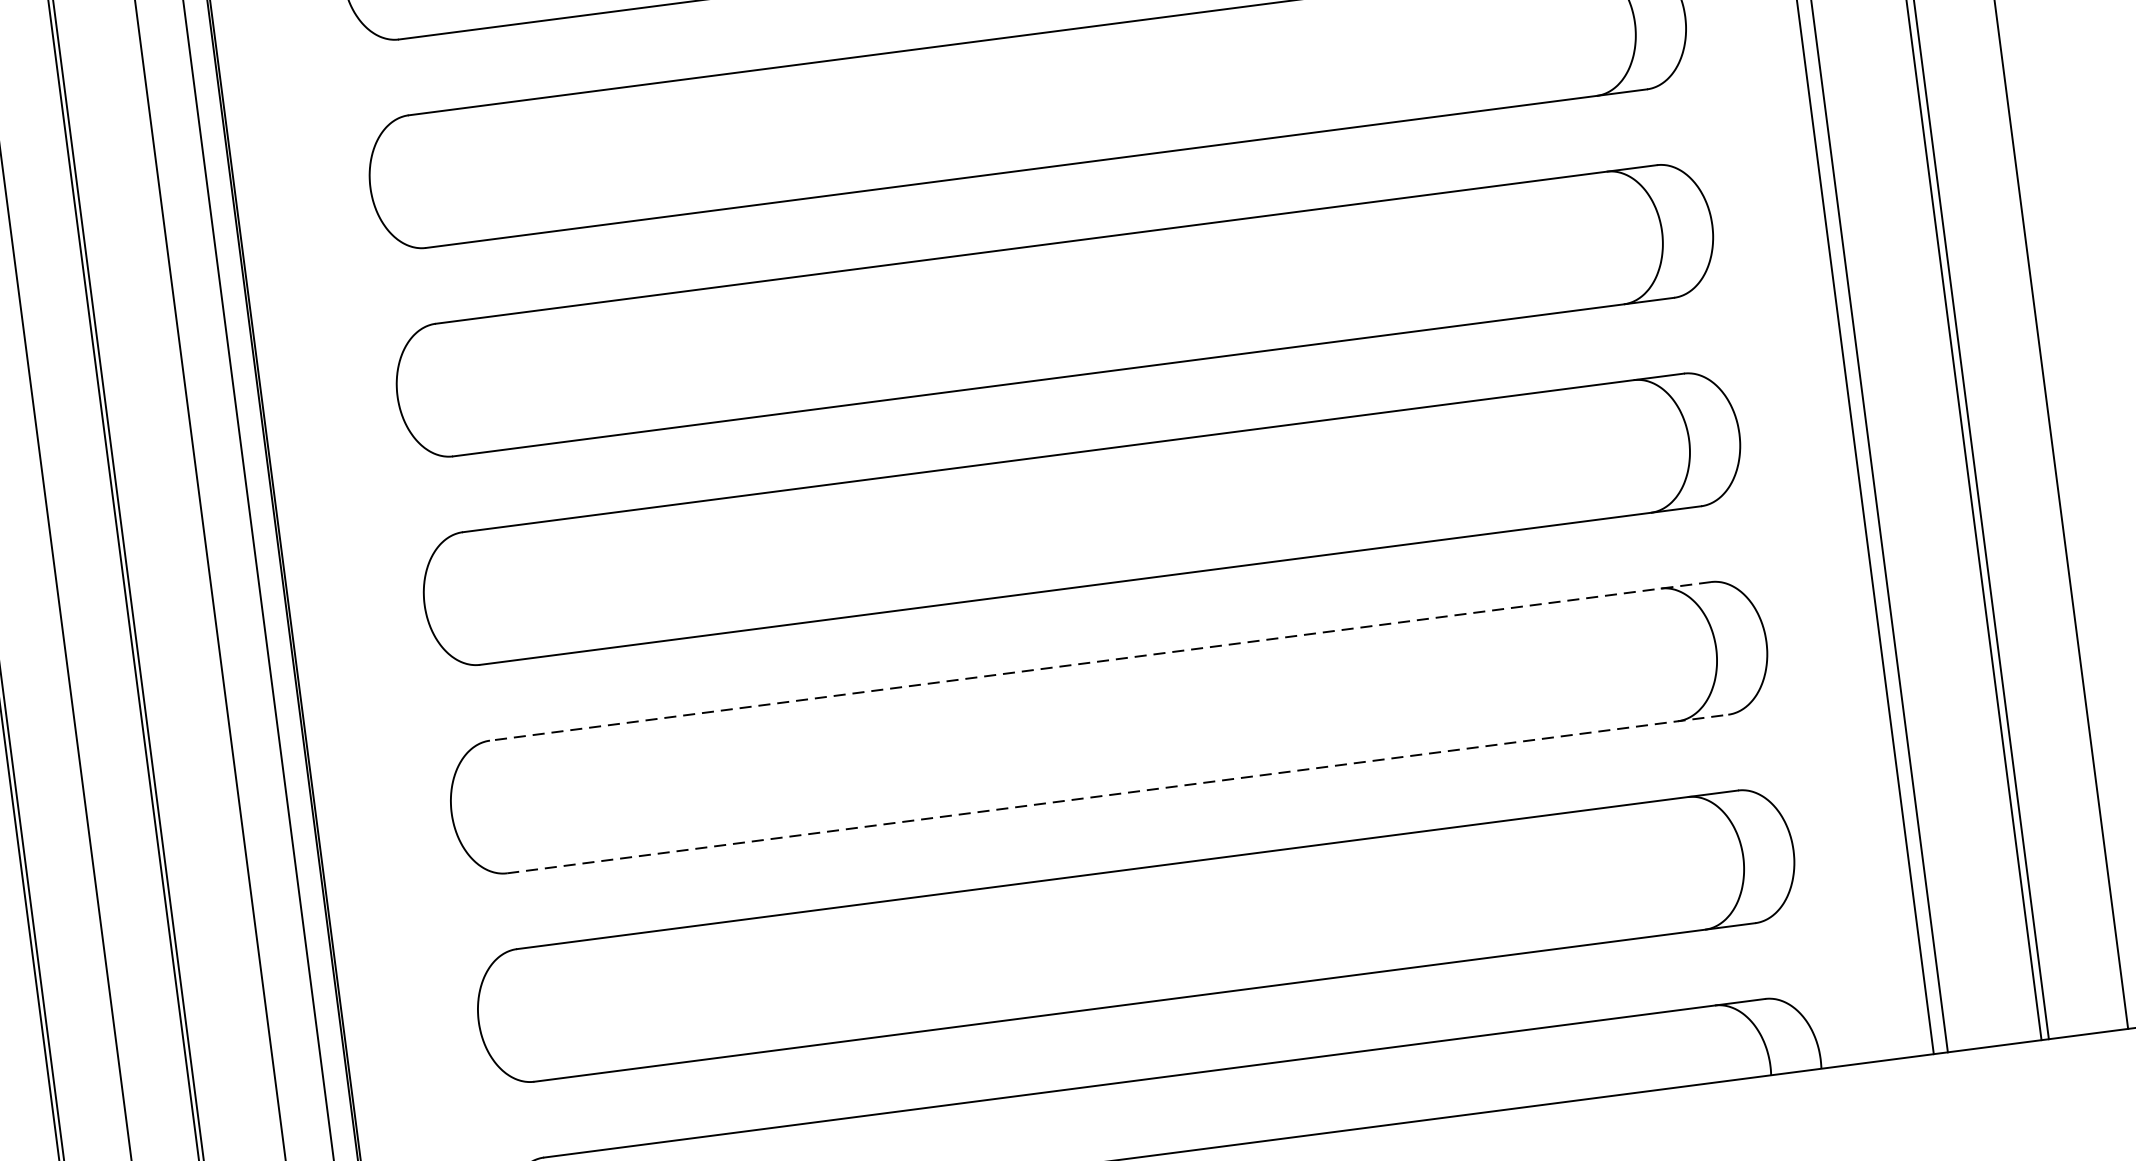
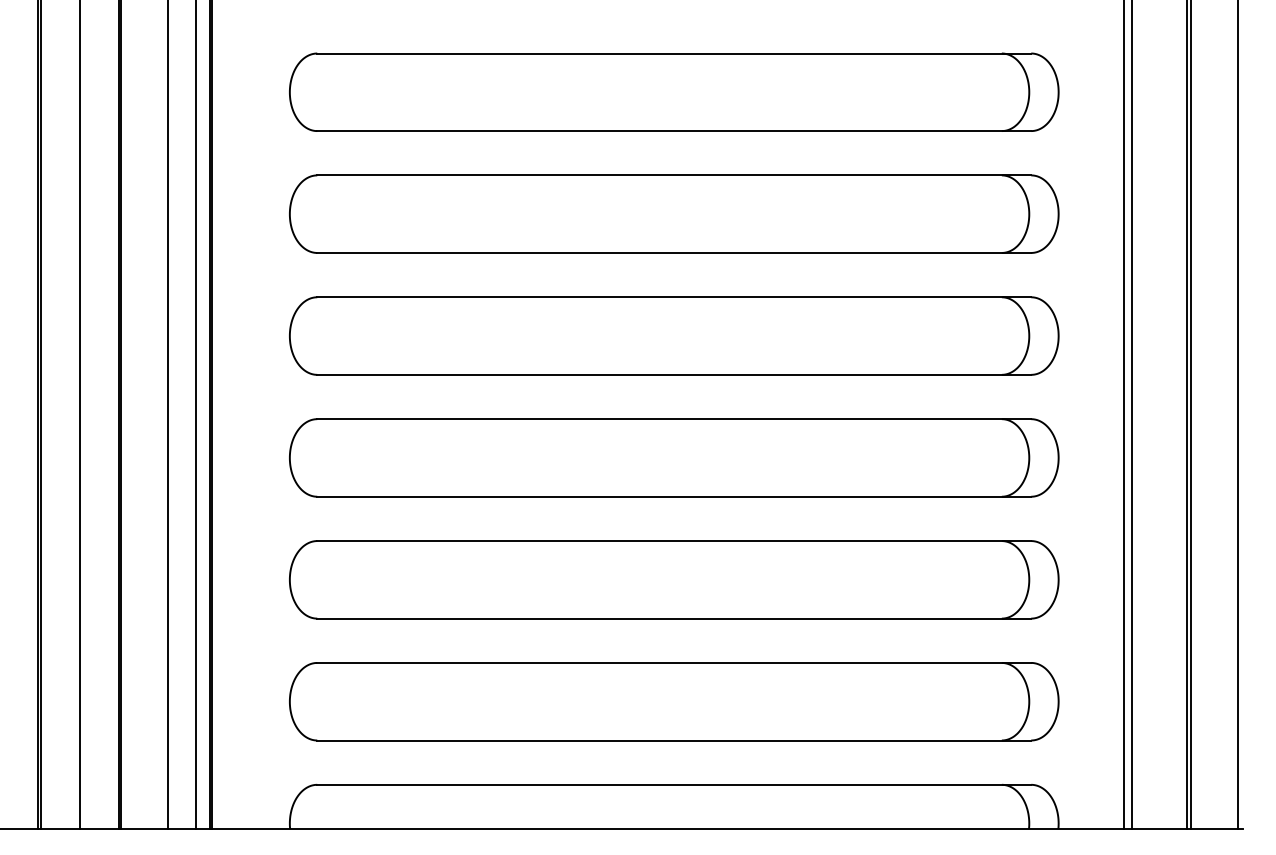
line: (1101, 662) -> (674, 541), dashed -> solid
line: (1118, 793) -> (674, 618), dashed -> solid

